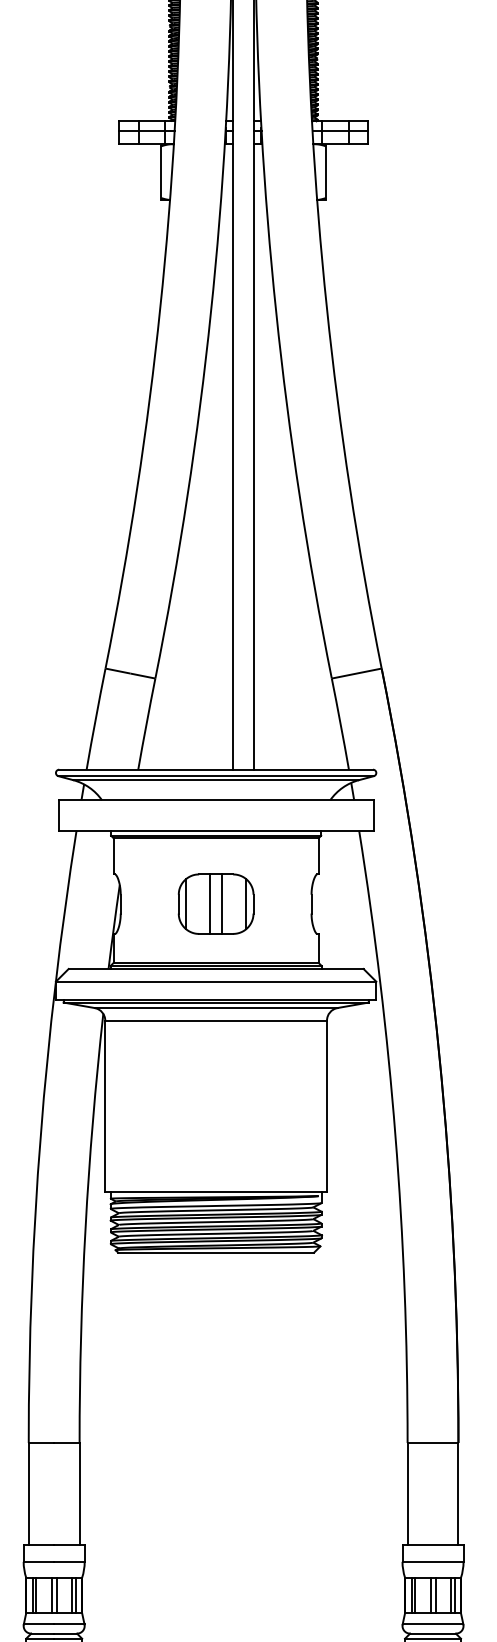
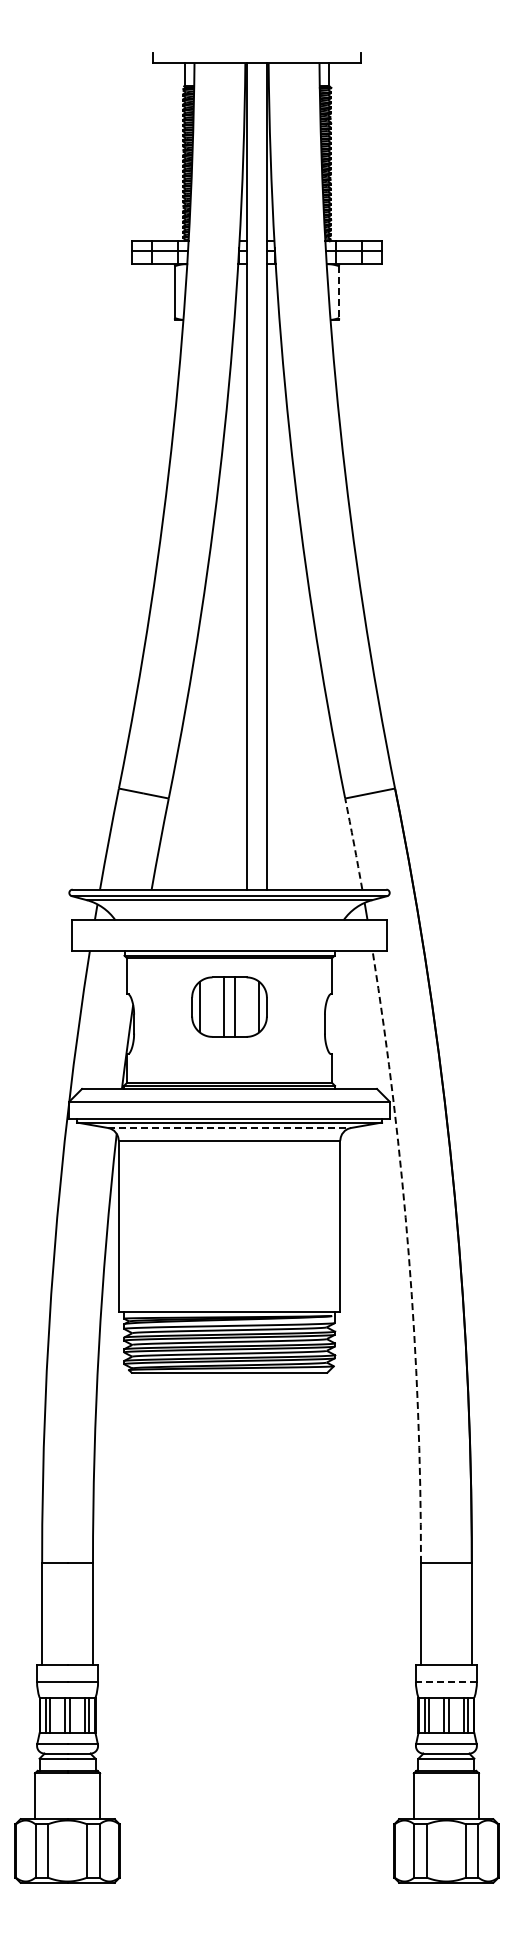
line: (326, 172) -> (339, 292), solid -> dashed
arc: (341, 724) -> (354, 844), solid -> dashed
part: (216, 903) -> (229, 1006), moved
line: (217, 1008) -> (230, 1128), solid -> dashed
arc: (395, 1135) -> (408, 1255), solid -> dashed
line: (433, 1561) -> (446, 1681), solid -> dashed

